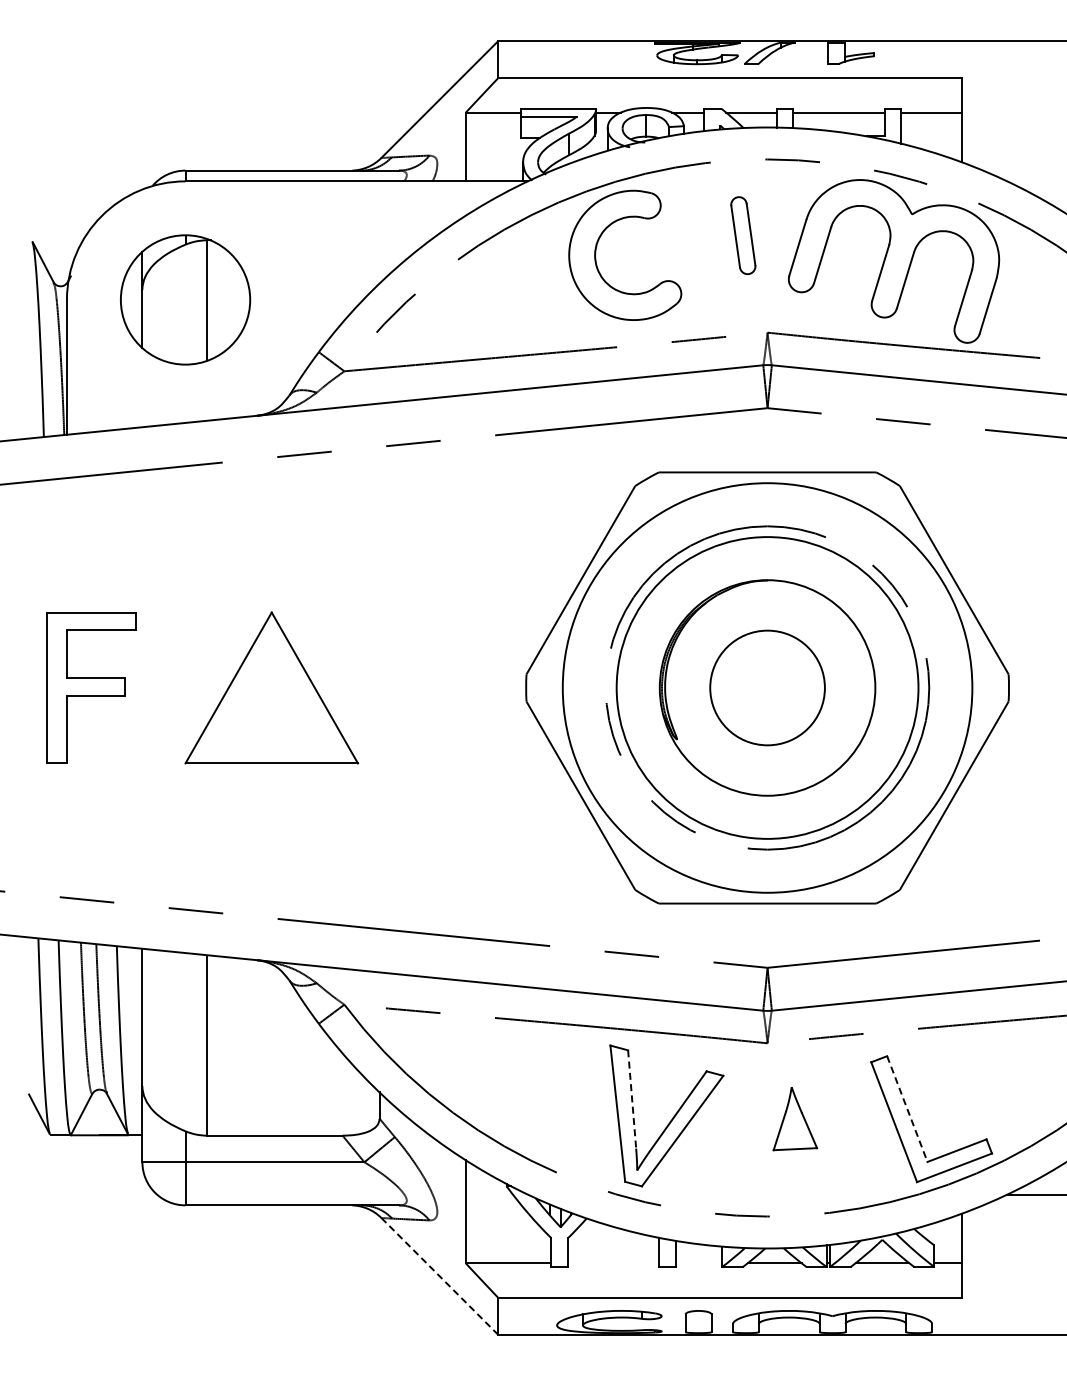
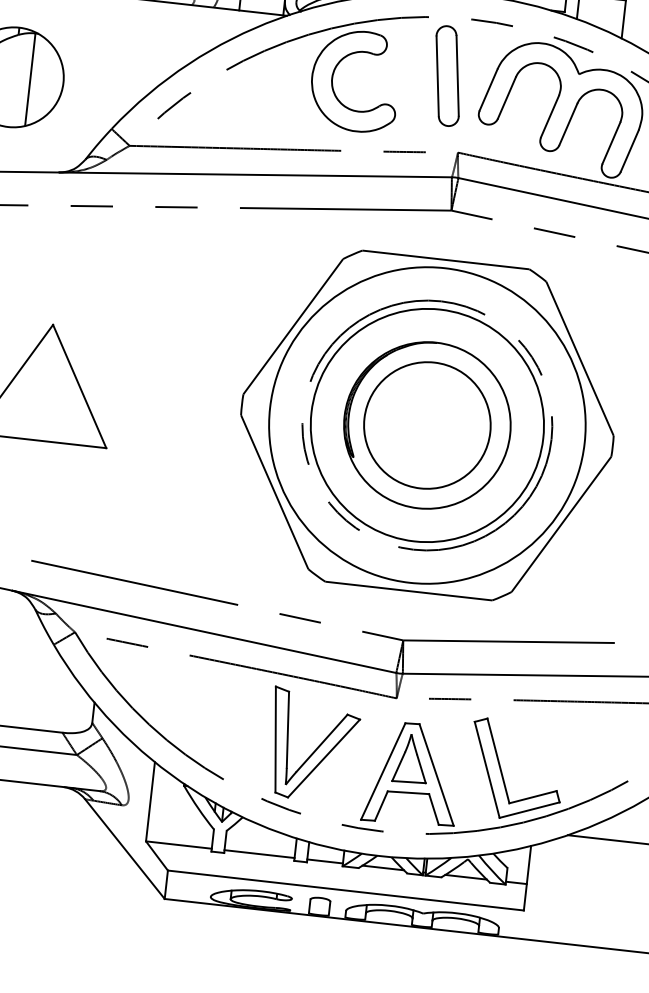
part: (743, 235) -> (447, 75), size x1.67
circle: (767, 687) -> (427, 425), size x1.43
line: (632, 1099) -> (288, 729), dashed -> solid
line: (907, 1109) -> (498, 761), dashed -> solid
part: (799, 1138) -> (413, 774), added
line: (613, 1263) -> (259, 854), added
line: (698, 1263) -> (324, 861), added
line: (439, 1276) -> (124, 849), dashed -> solid

